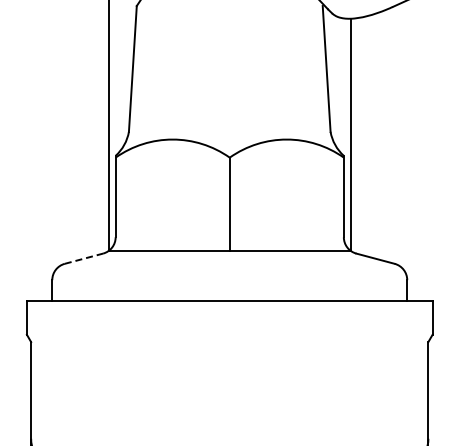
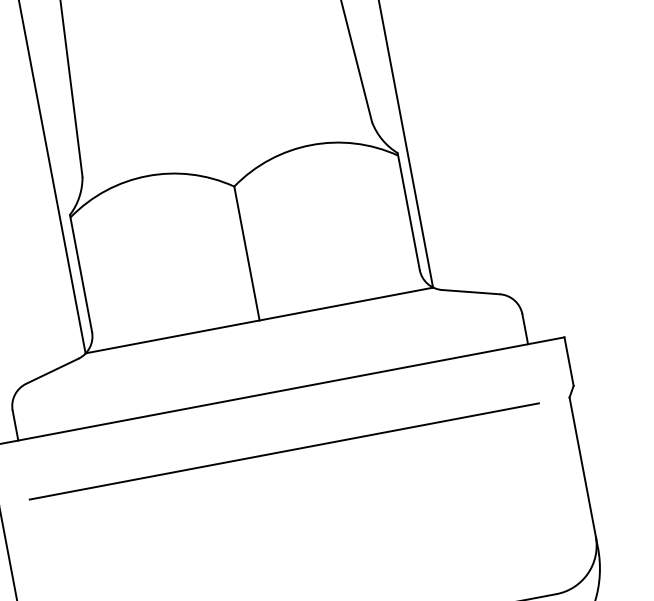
line: (83, 258) -> (51, 371), dashed -> solid
line: (229, 342) -> (284, 452), added

